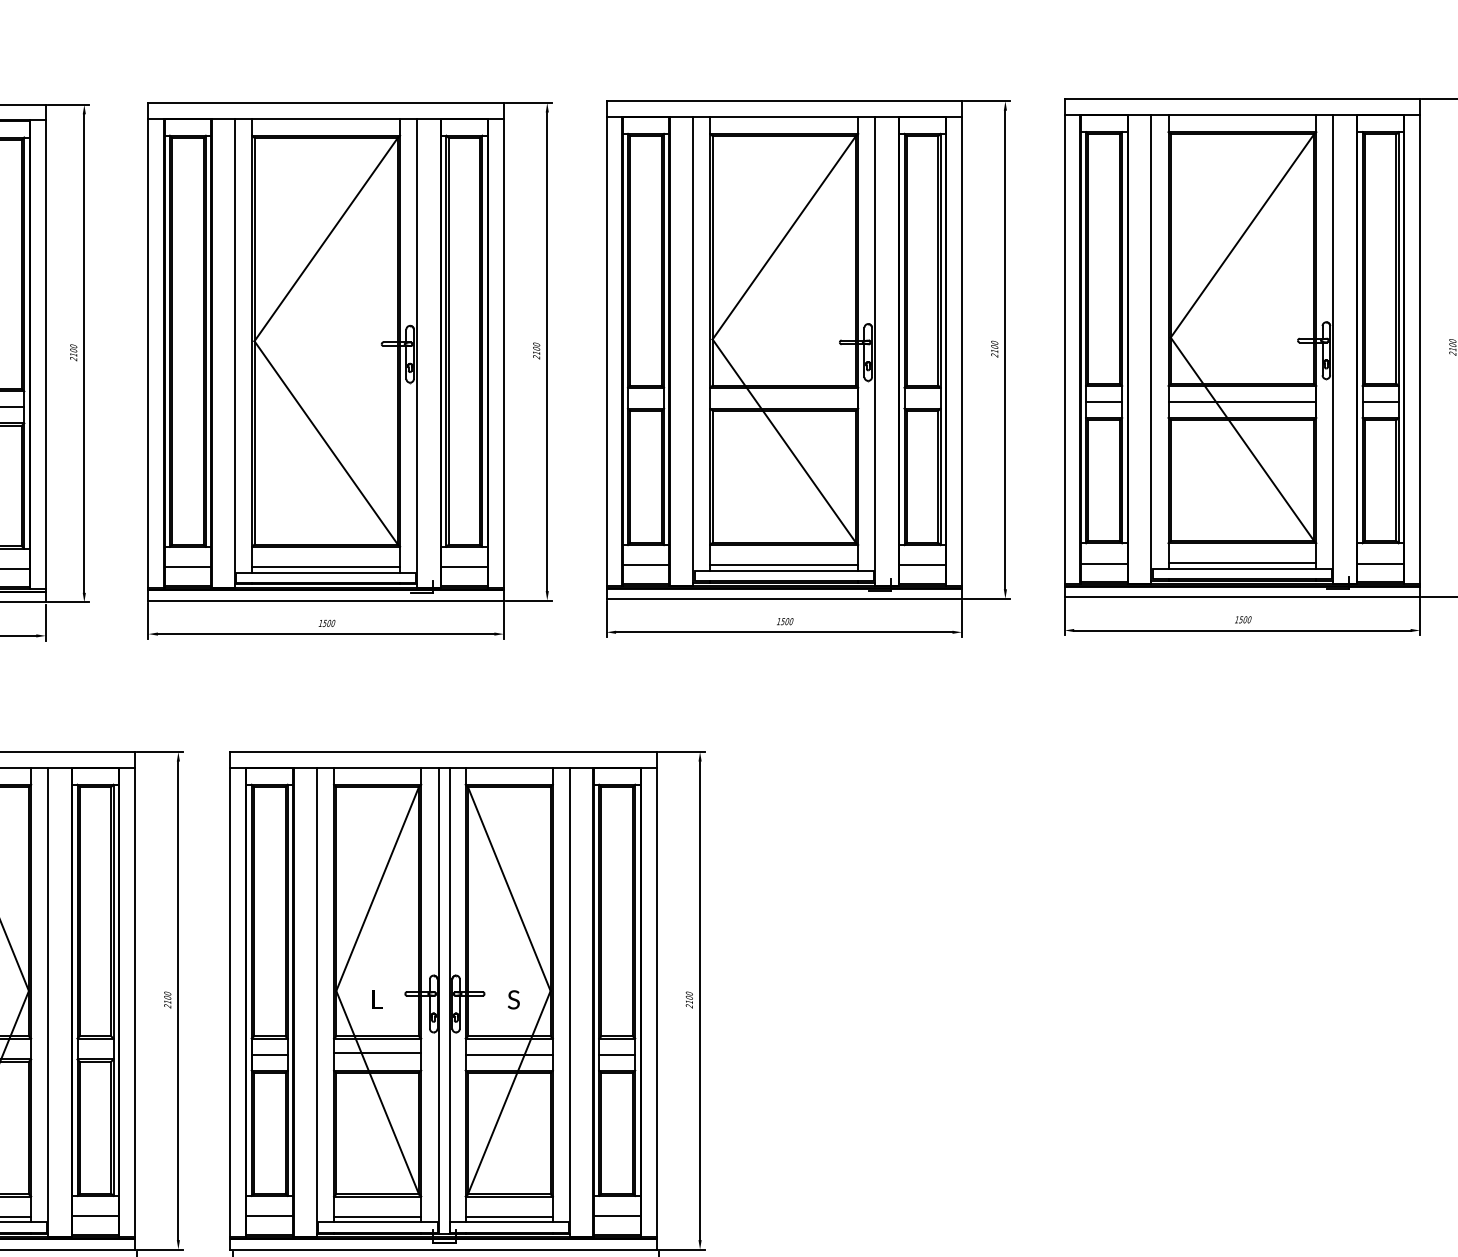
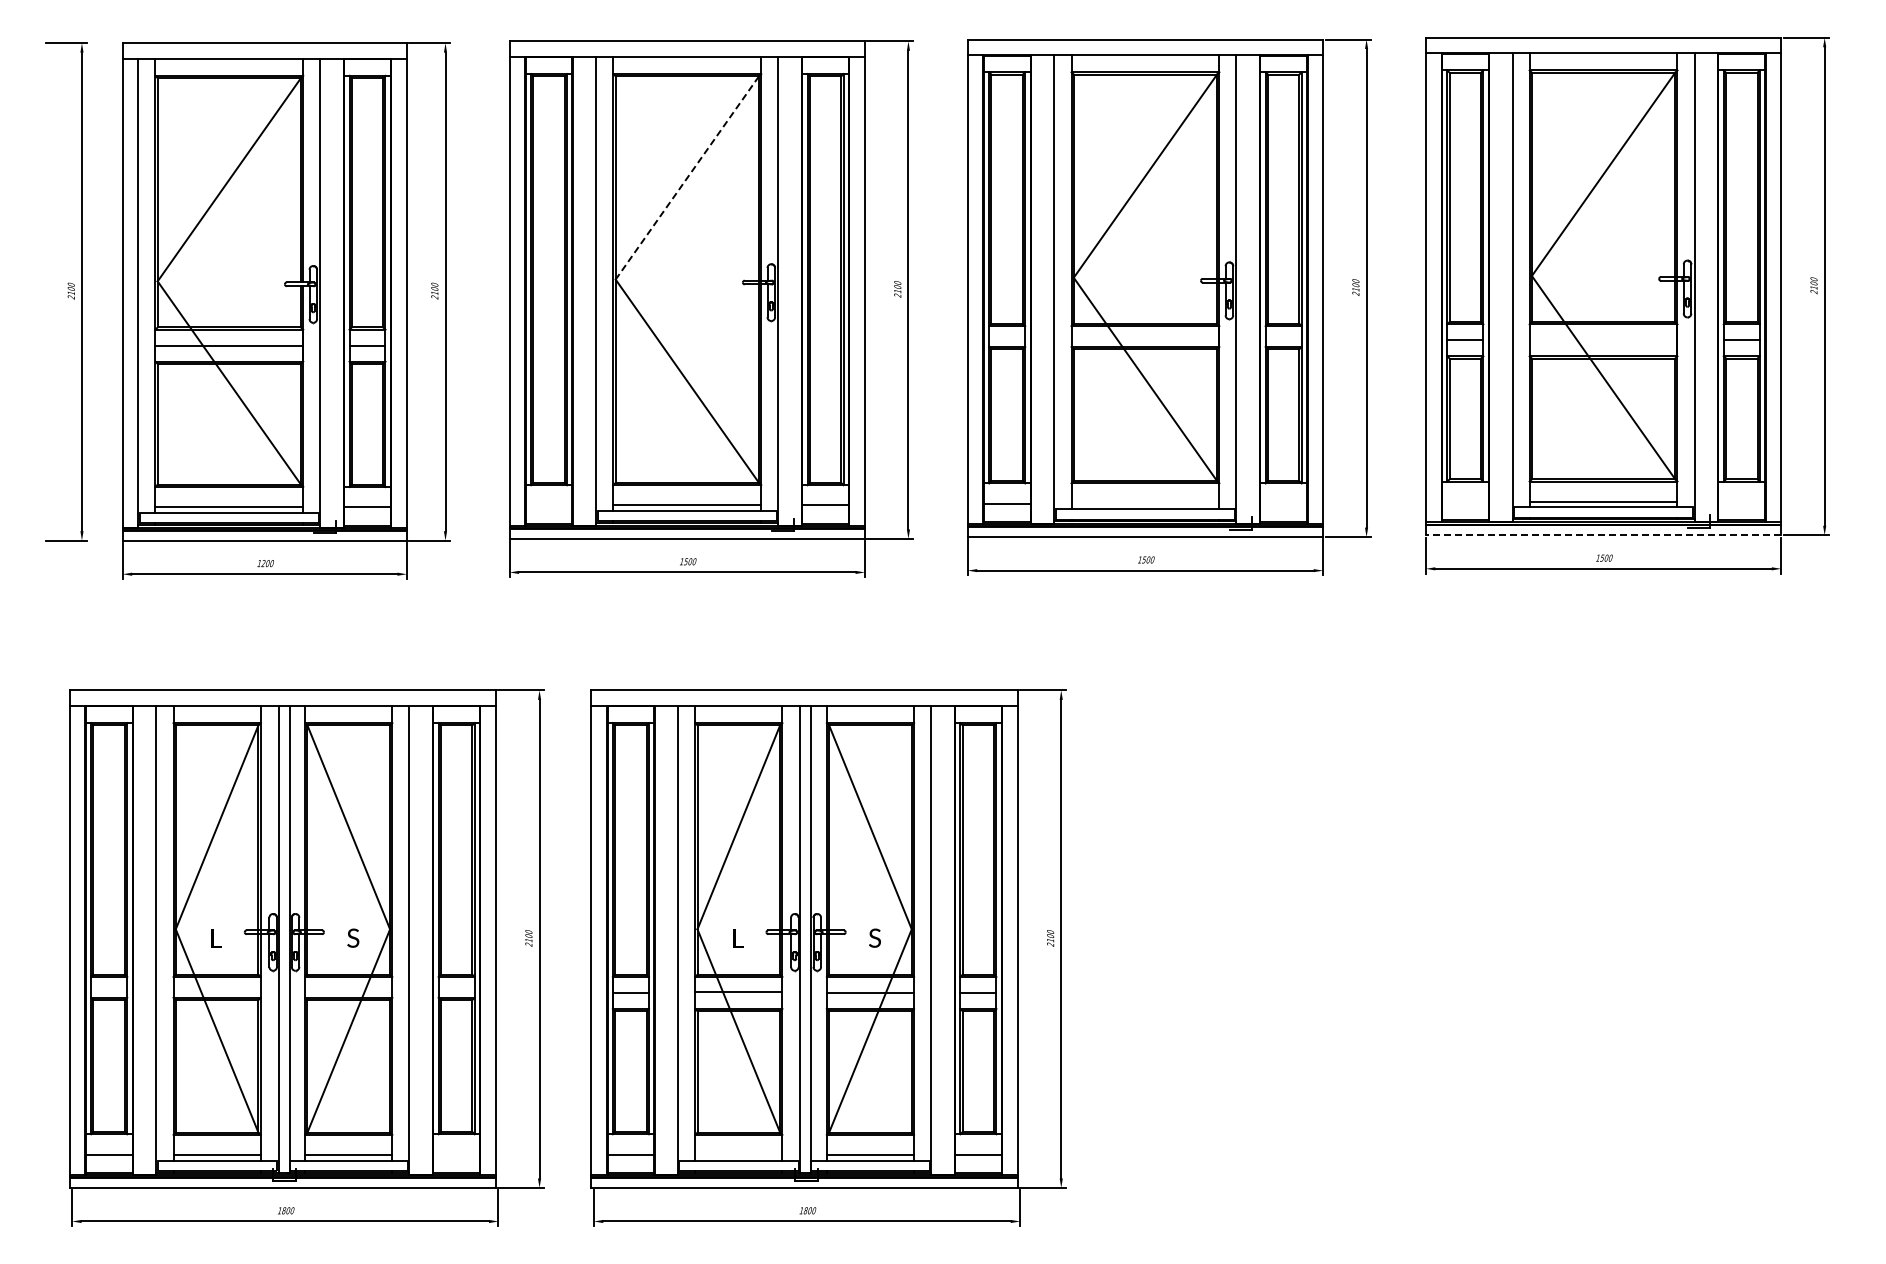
line: (326, 240) -> (687, 178), solid -> dashed
line: (1242, 402) -> (1603, 340), removed
line: (1103, 563) -> (1464, 501), removed
line: (1380, 563) -> (1741, 501), removed
line: (784, 565) -> (1145, 503), removed
line: (922, 565) -> (1283, 503), removed
line: (187, 567) -> (548, 505), removed
line: (1242, 597) -> (1603, 535), solid -> dashed
line: (95, 1216) -> (456, 1154), removed
line: (377, 1217) -> (738, 1155), removed

